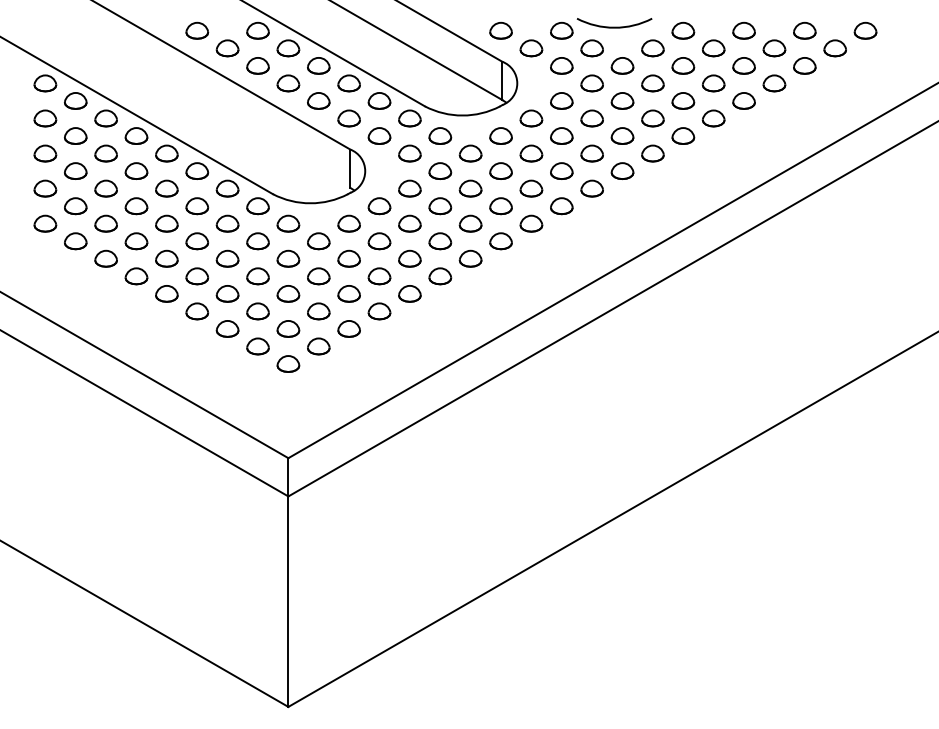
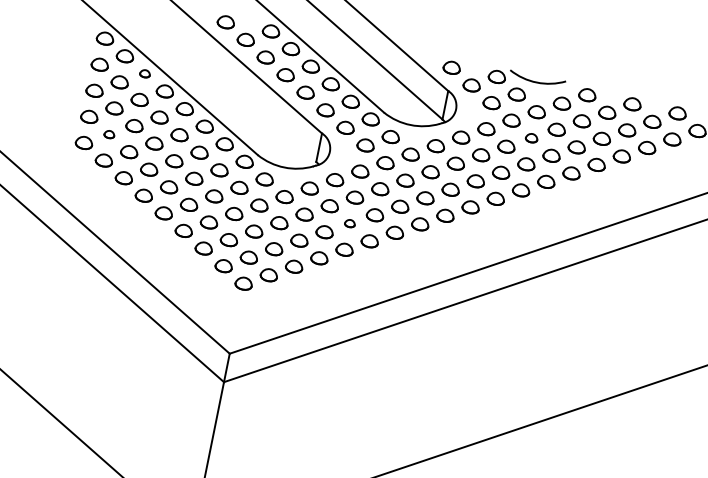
part: (622, 100) -> (531, 137), size x0.7
part: (105, 118) -> (144, 73), size x0.6
part: (75, 206) -> (109, 134), size x0.6
part: (409, 258) -> (349, 223), size x0.6

